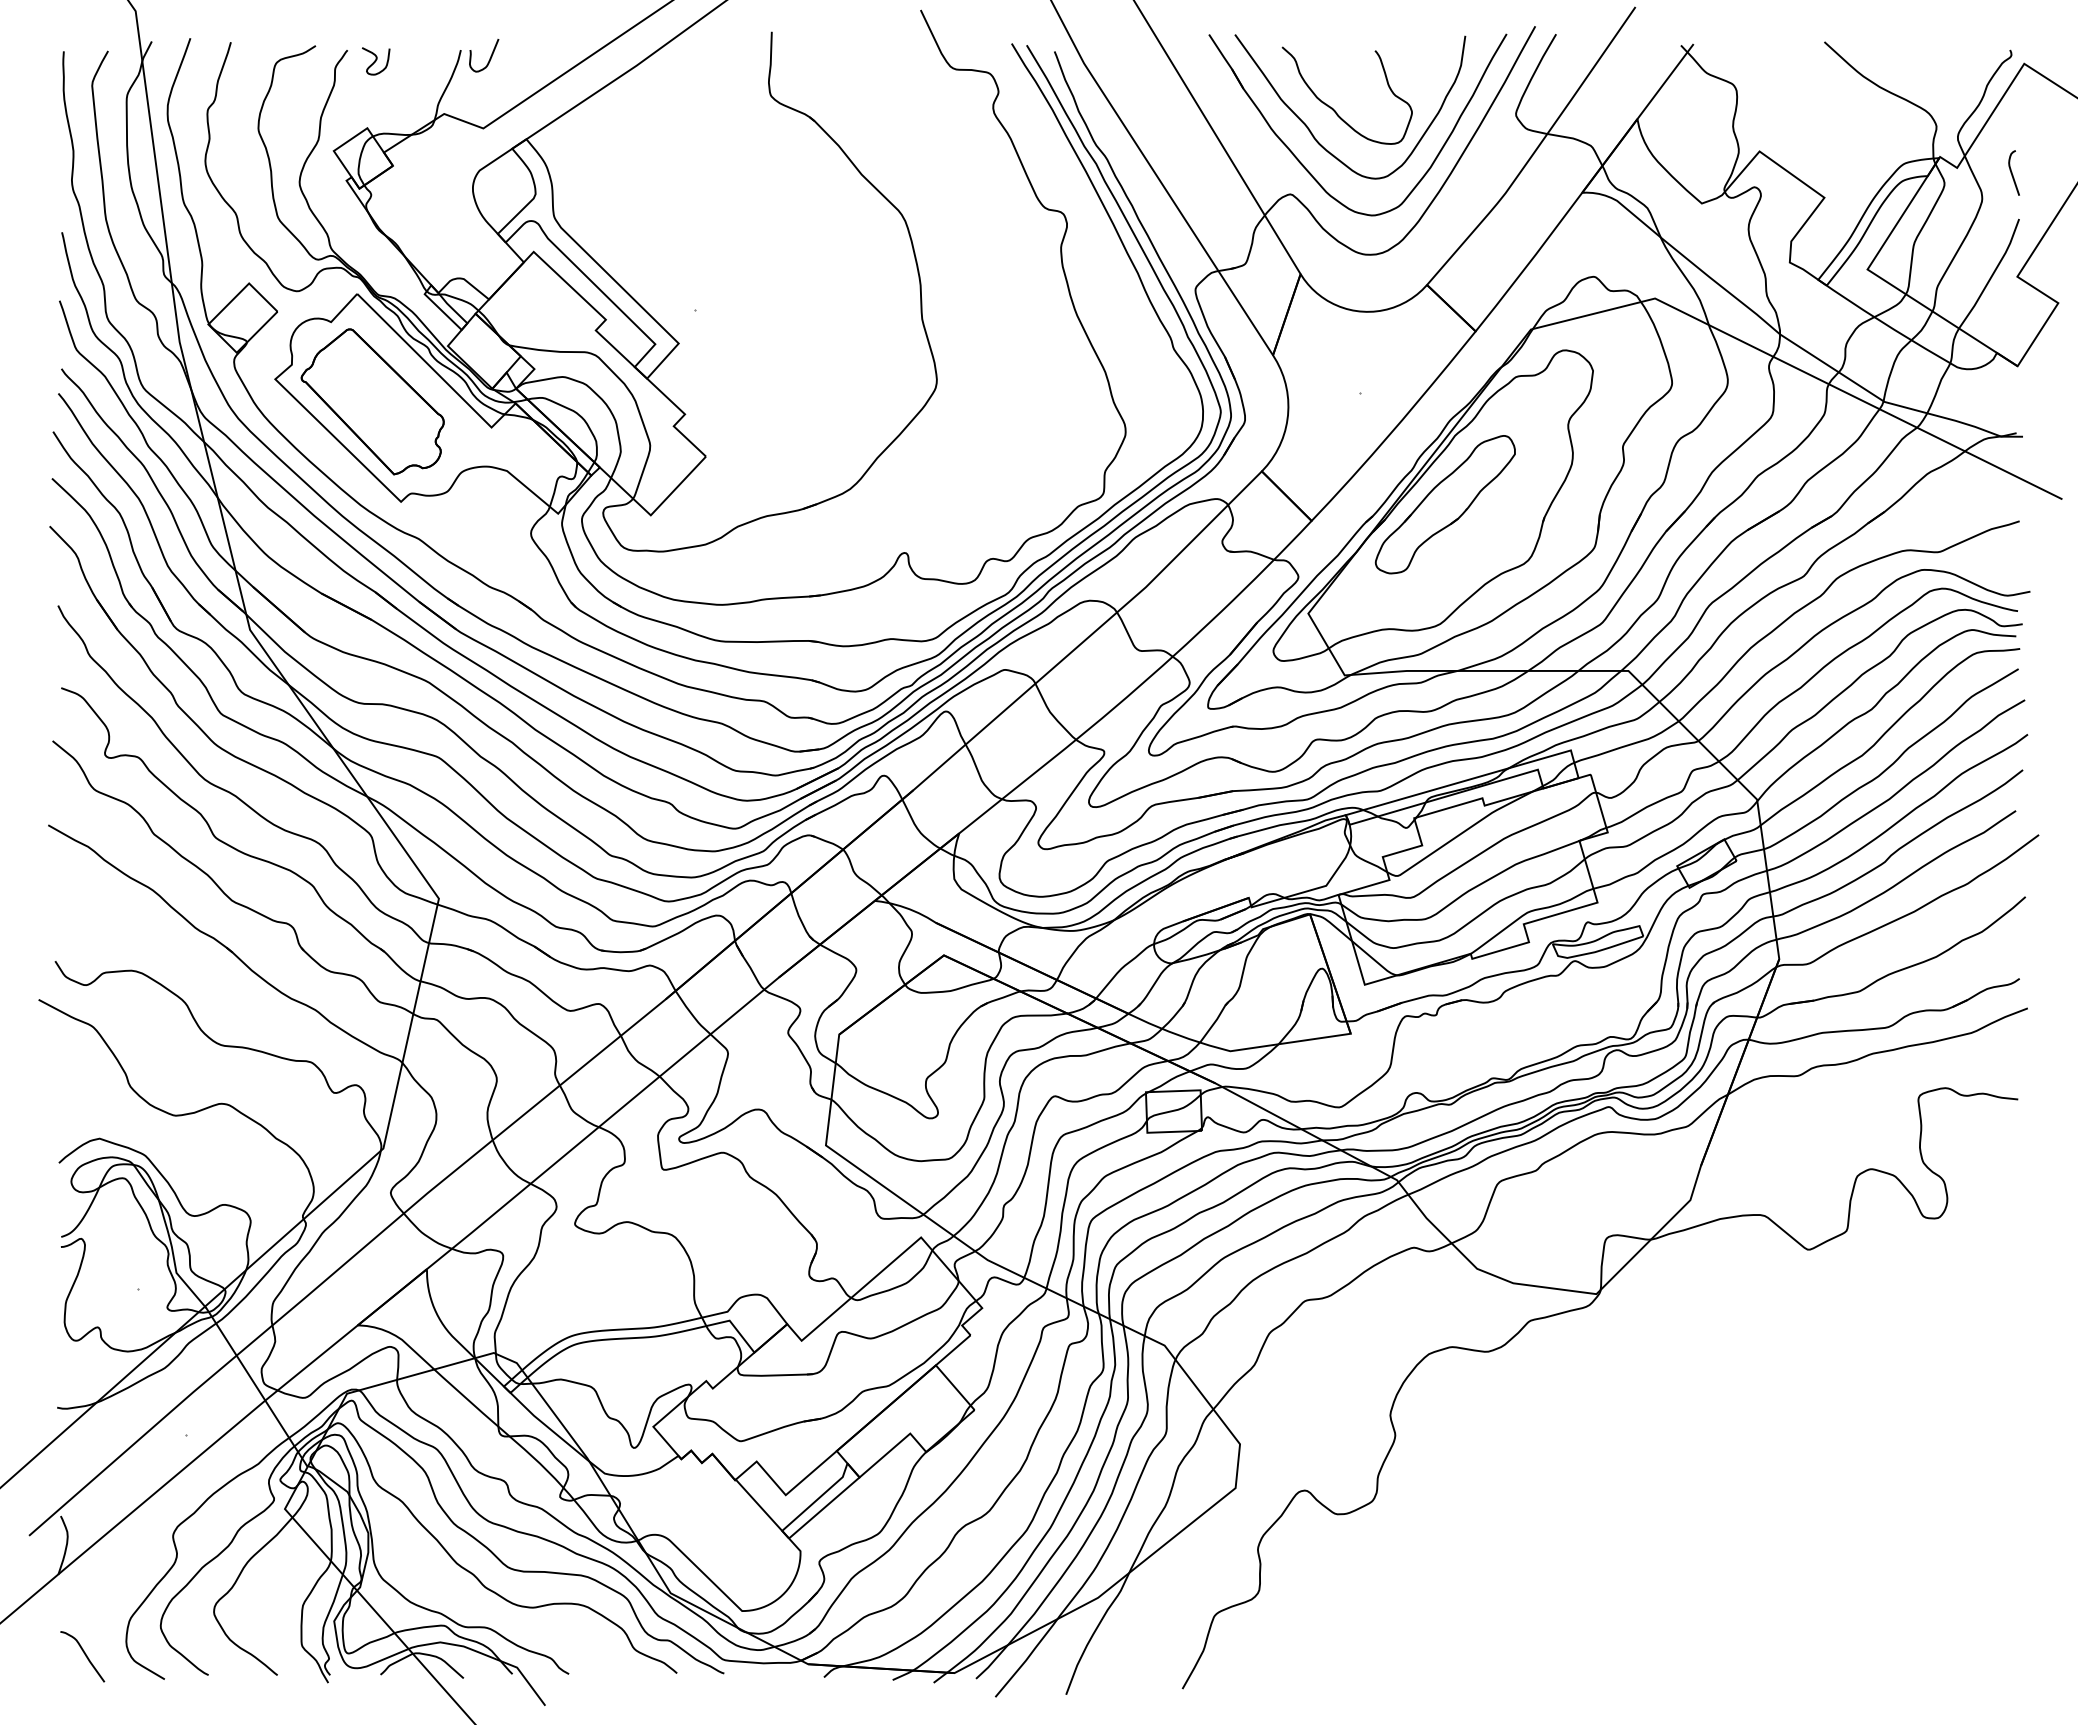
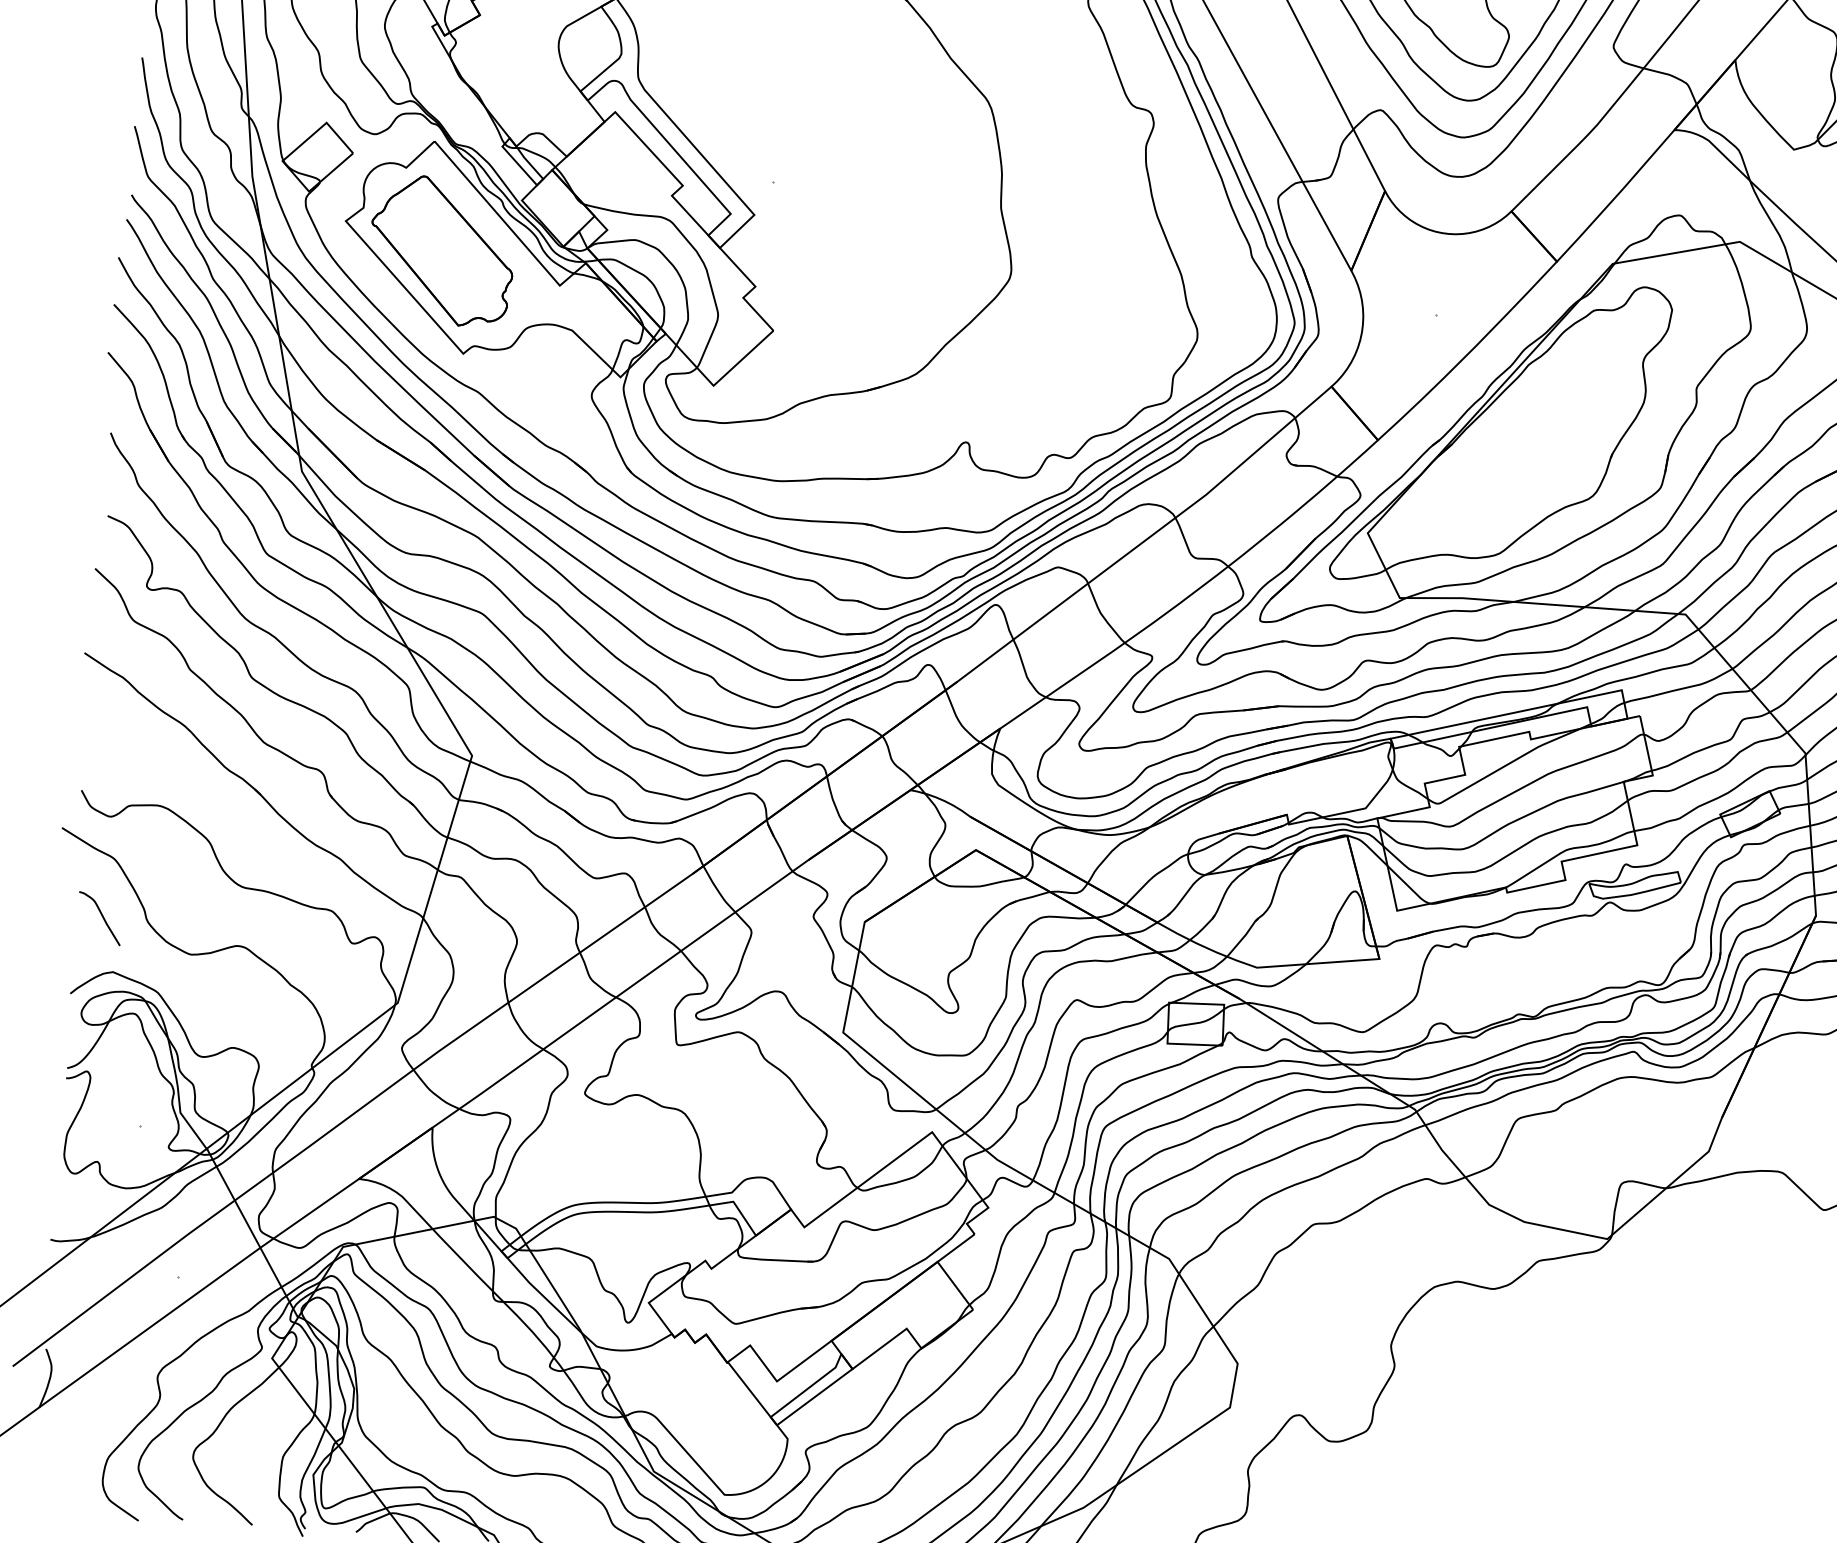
part: (1444, 504) -> (1512, 433), removed
curve: (84, 1654) -> (101, 916), moved

